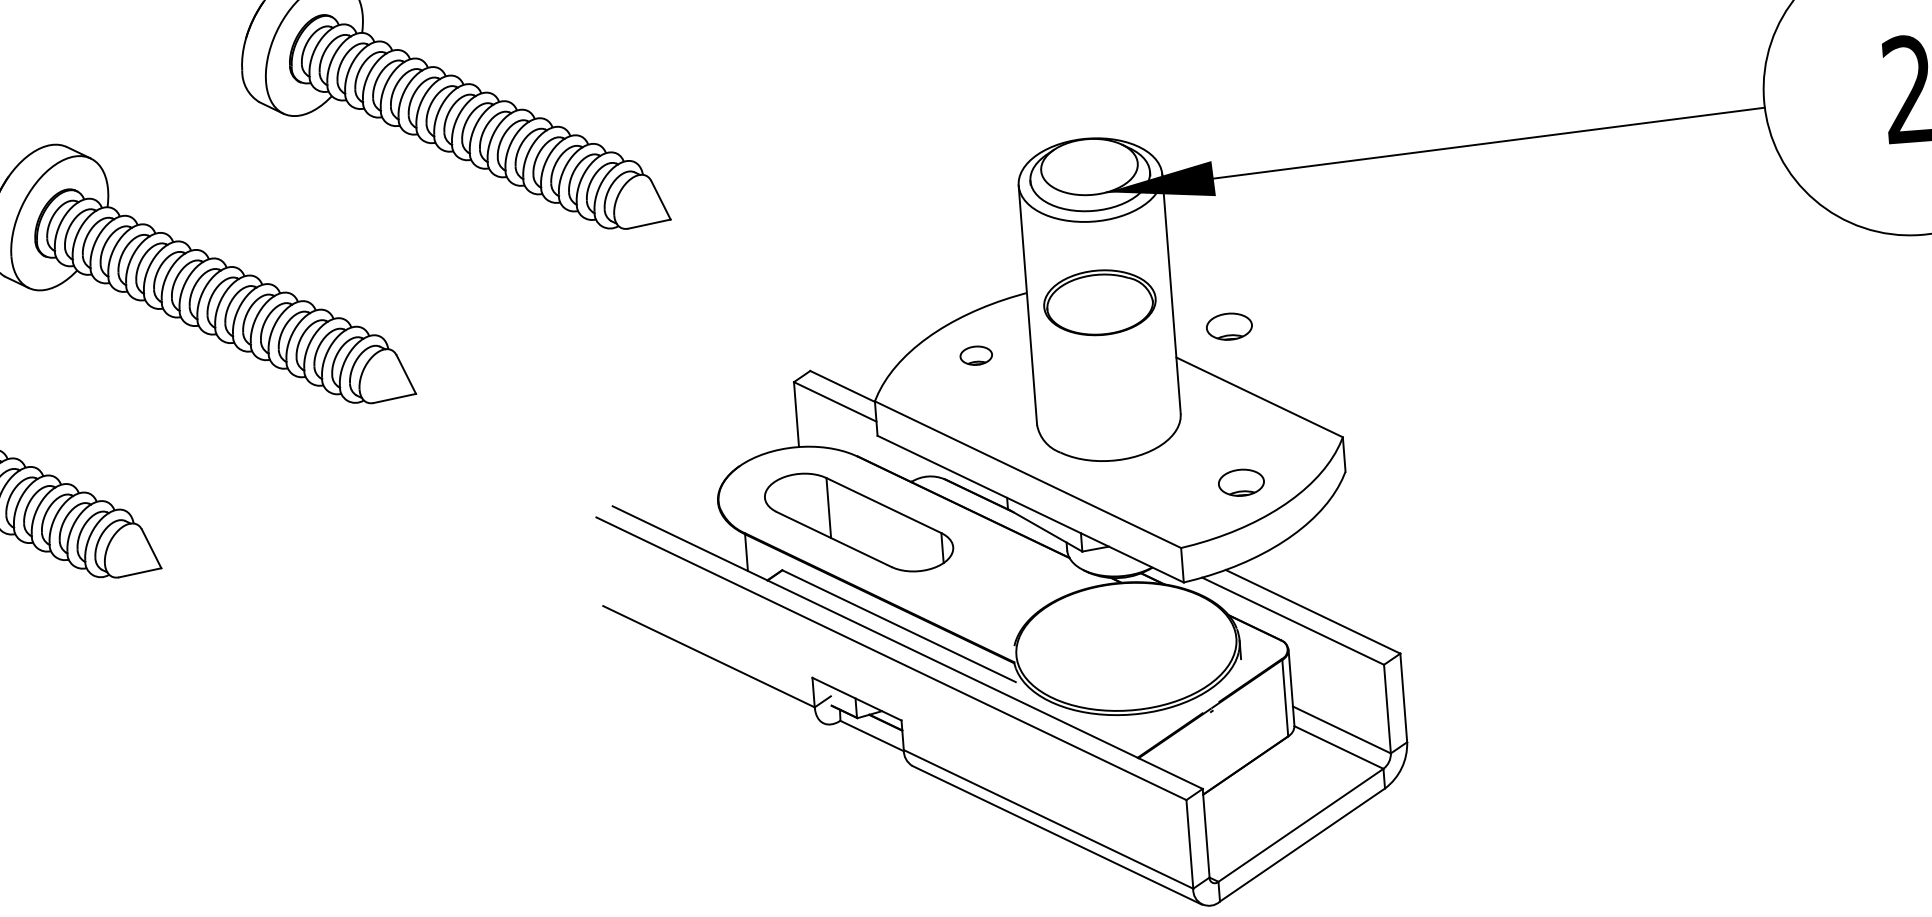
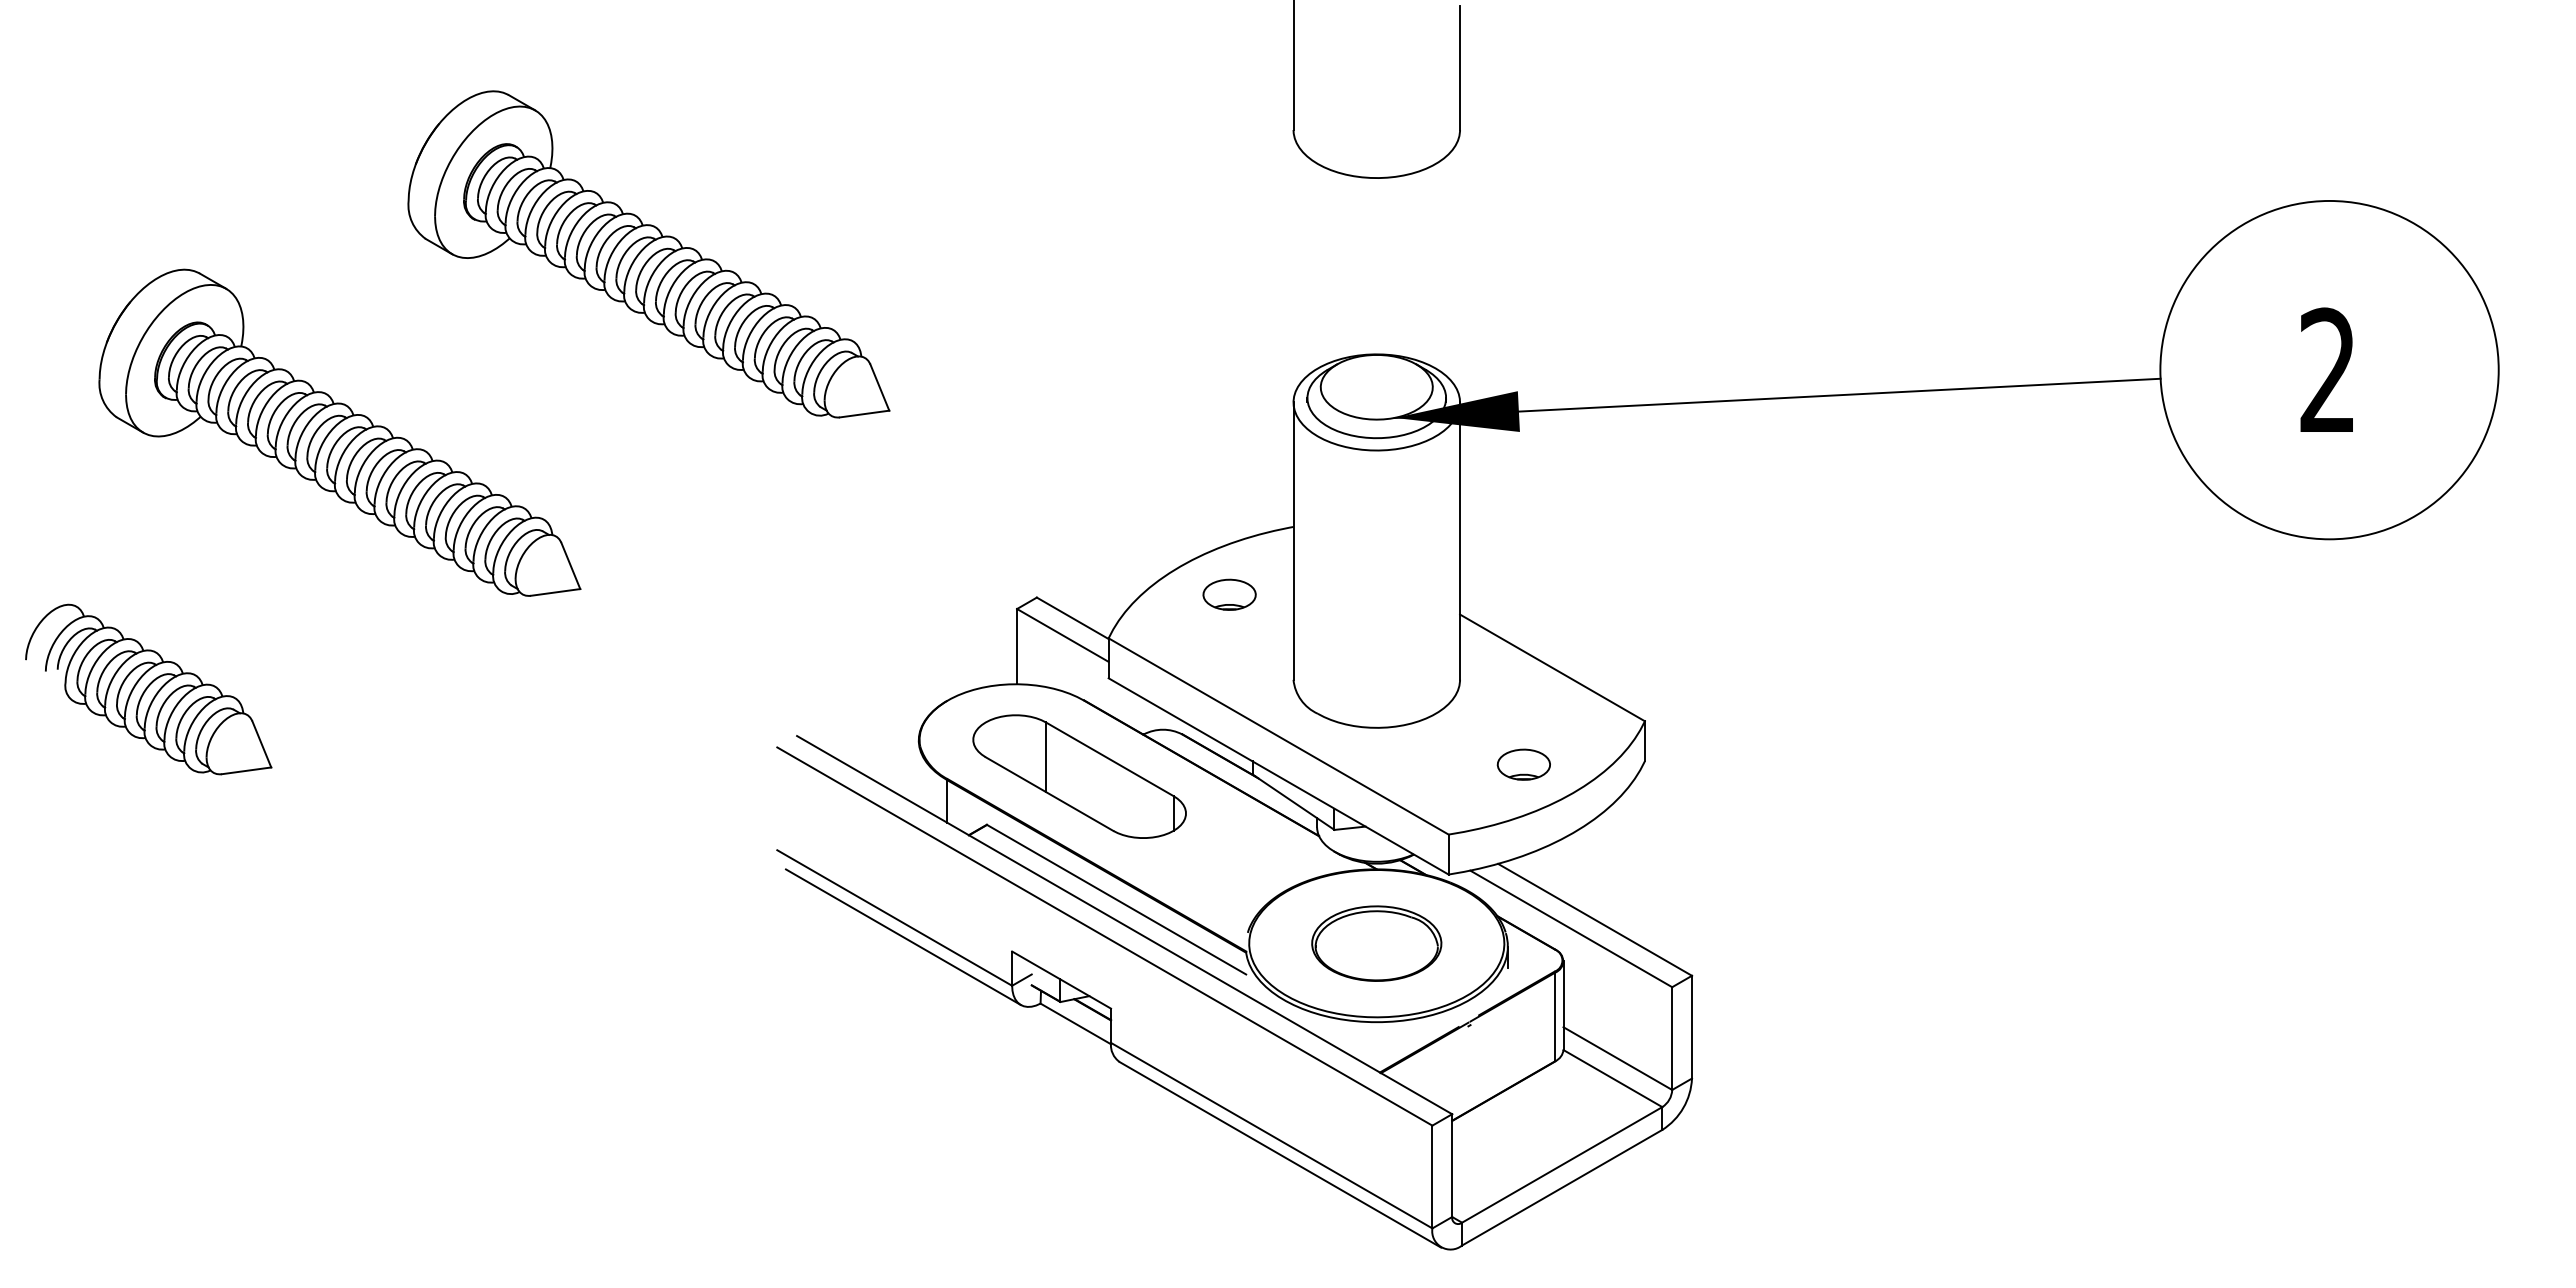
part: (1099, 302) -> (1376, 943), moved
part: (1229, 326) -> (1523, 583), removed
part: (976, 355) -> (1229, 594), size x1.43
line: (716, 673) -> (902, 937), added

